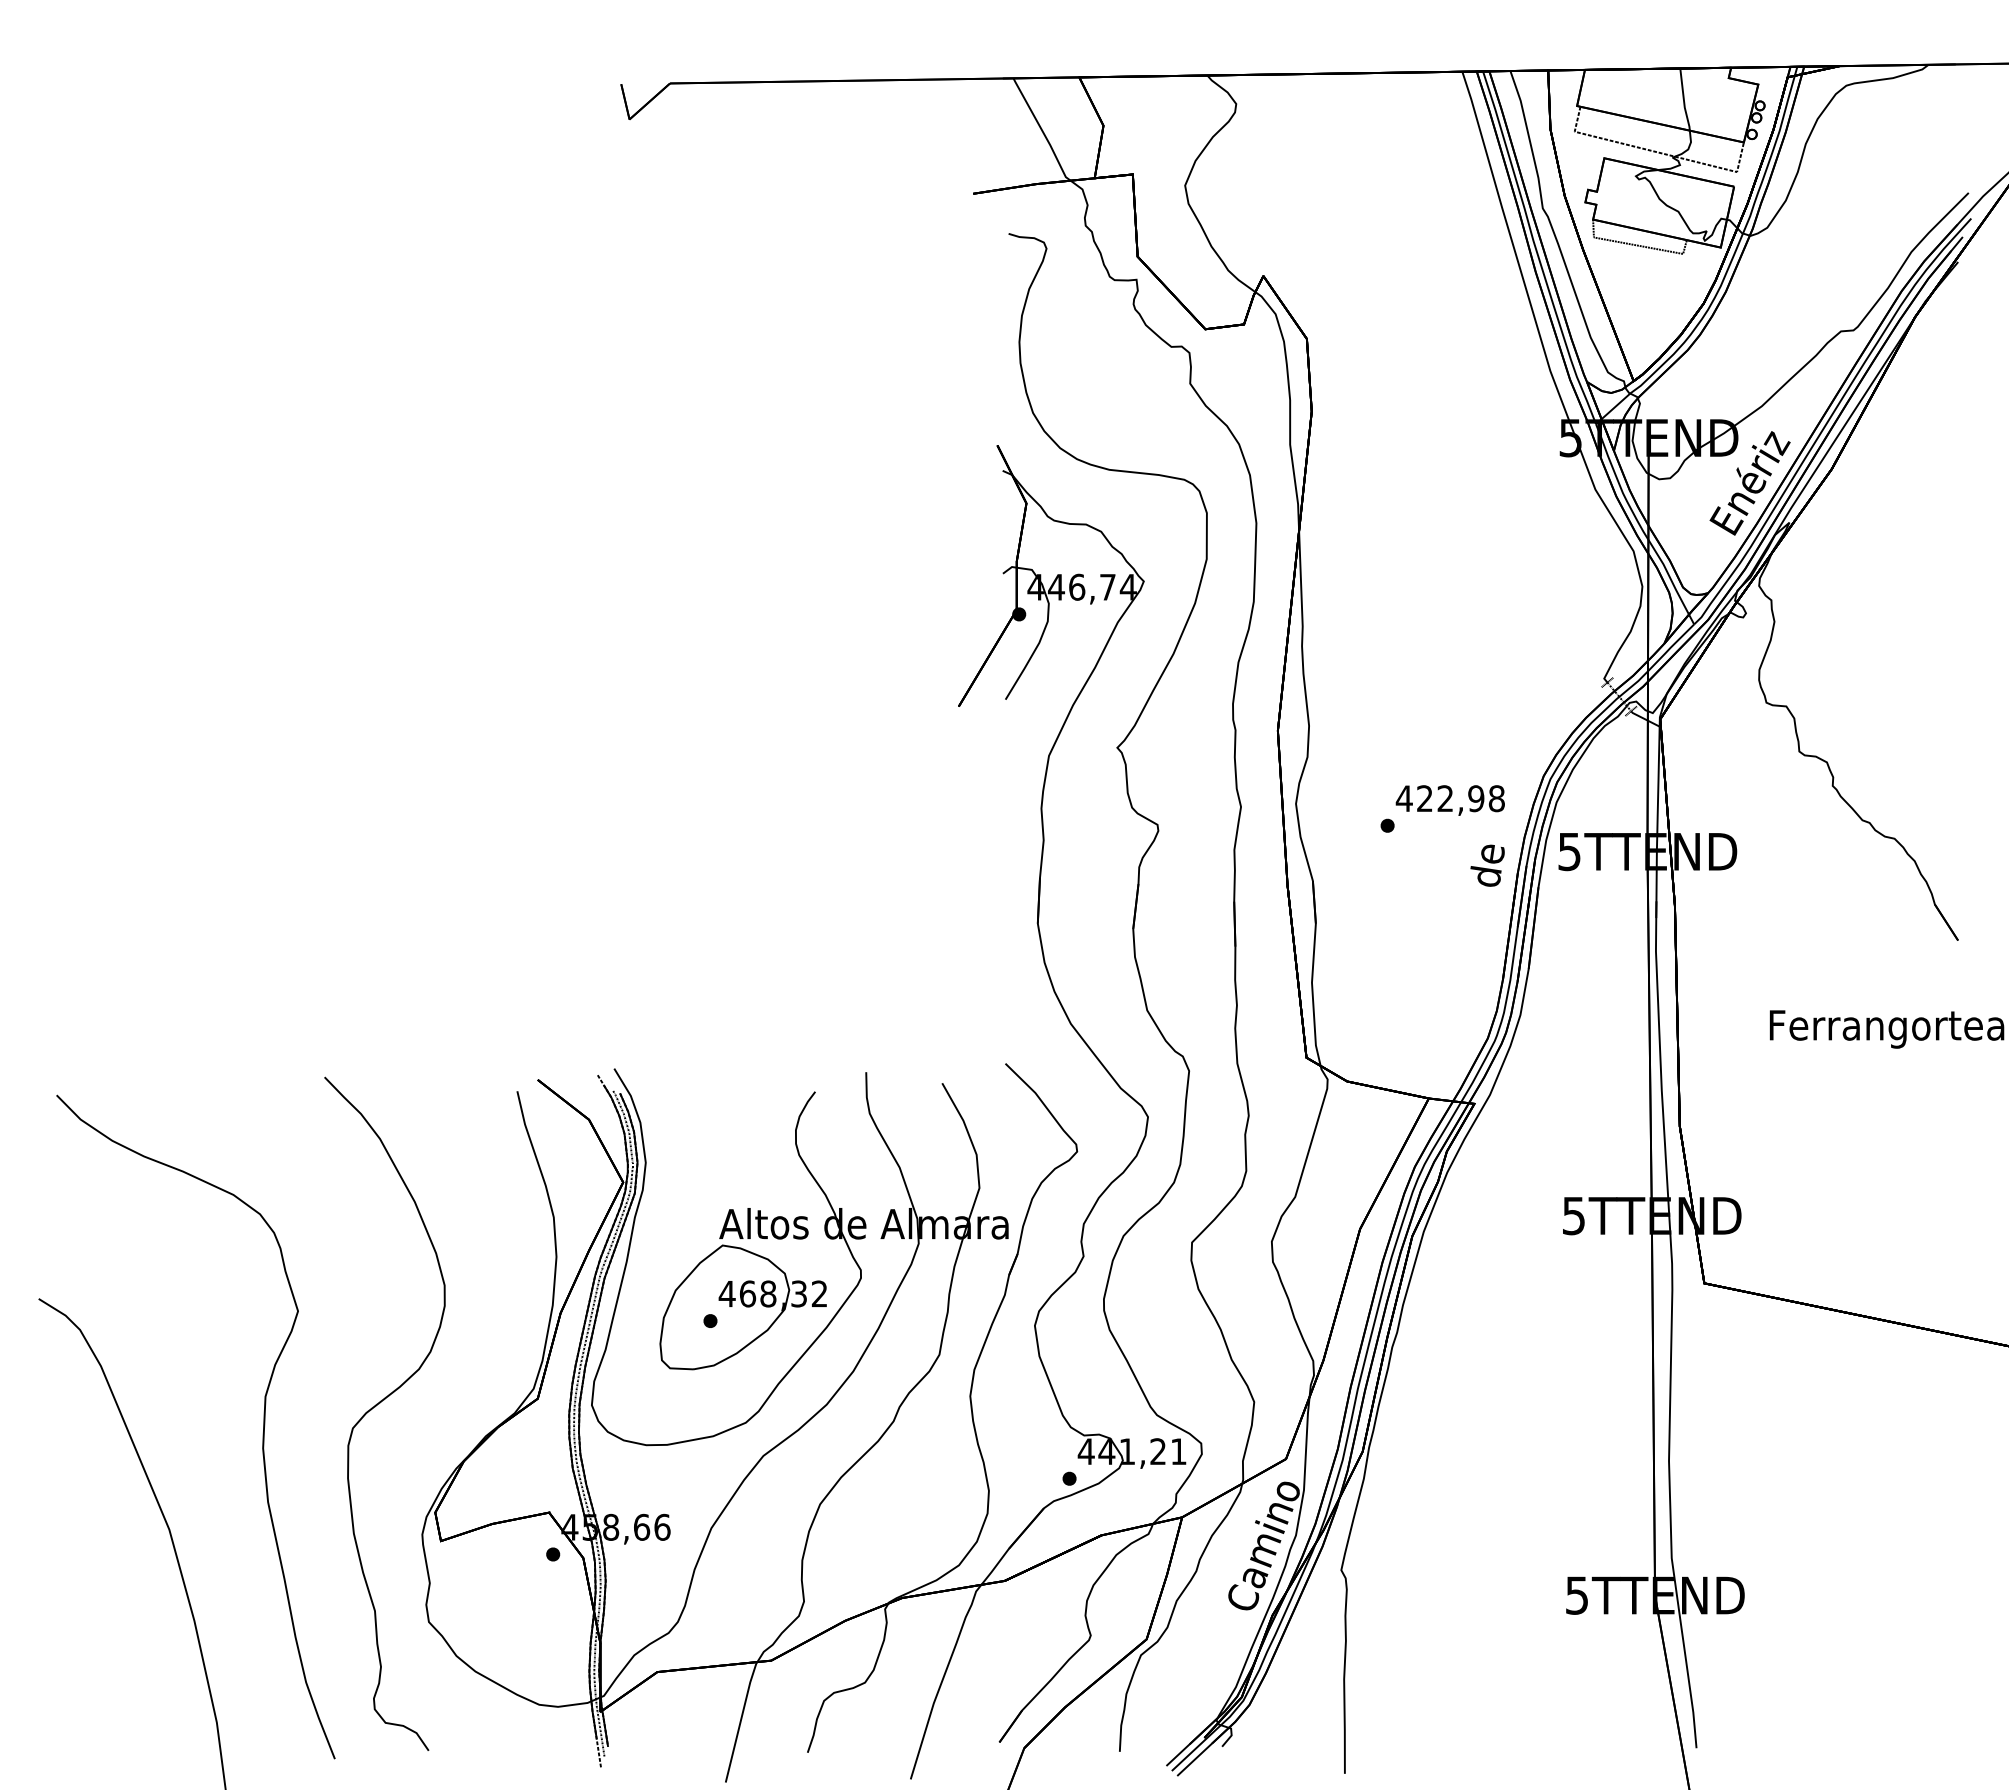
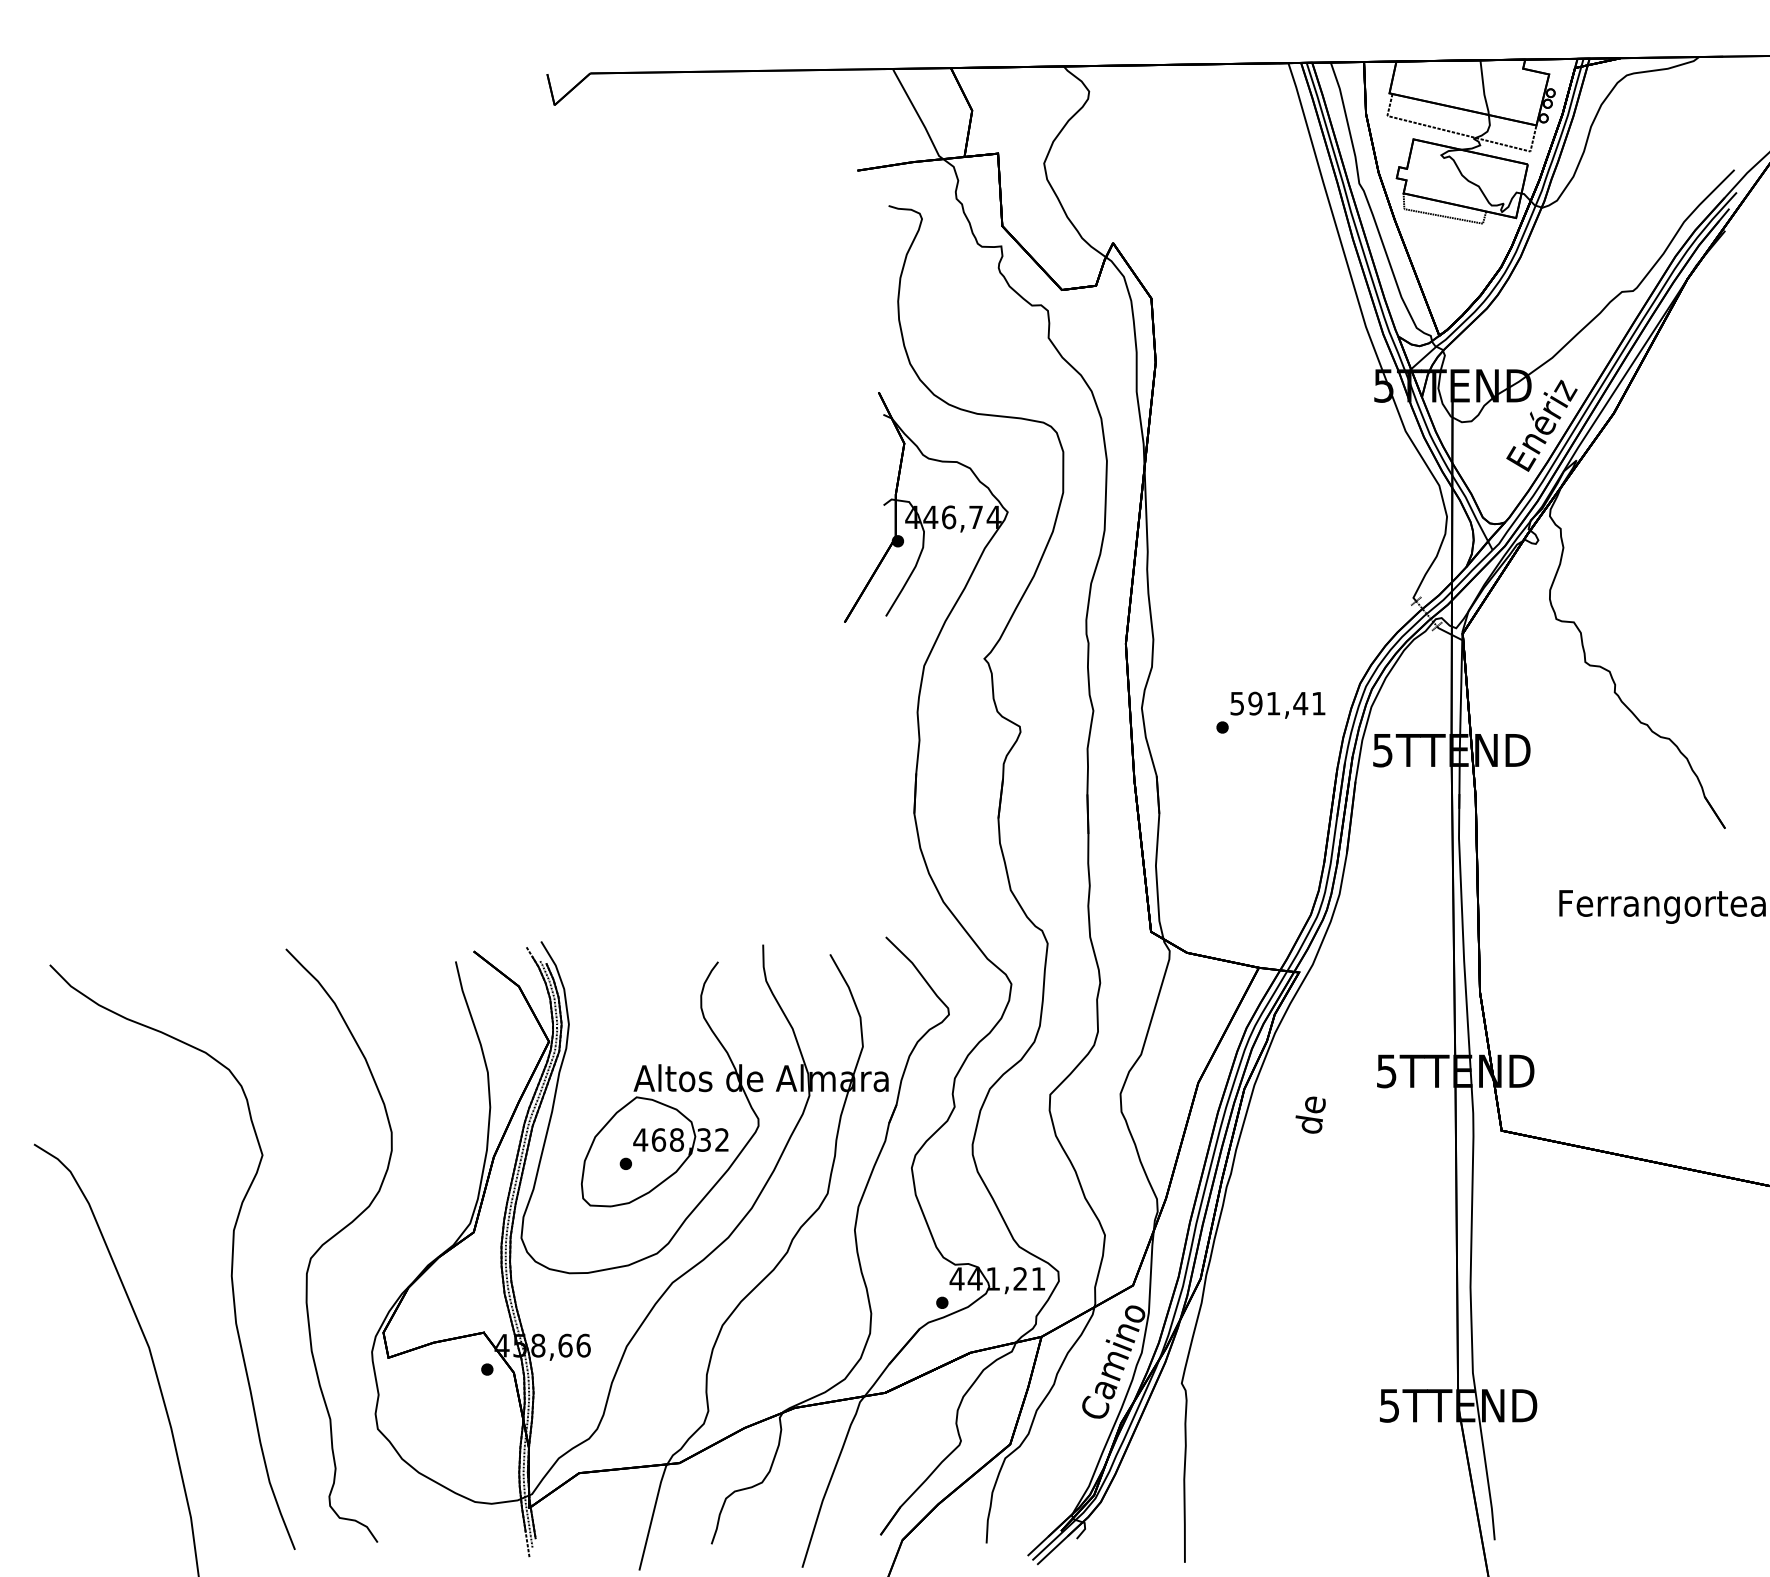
text: (1449, 798) -> (1277, 703), 422,98 -> 591,41
text: (1487, 865) -> (1310, 1114), moved

